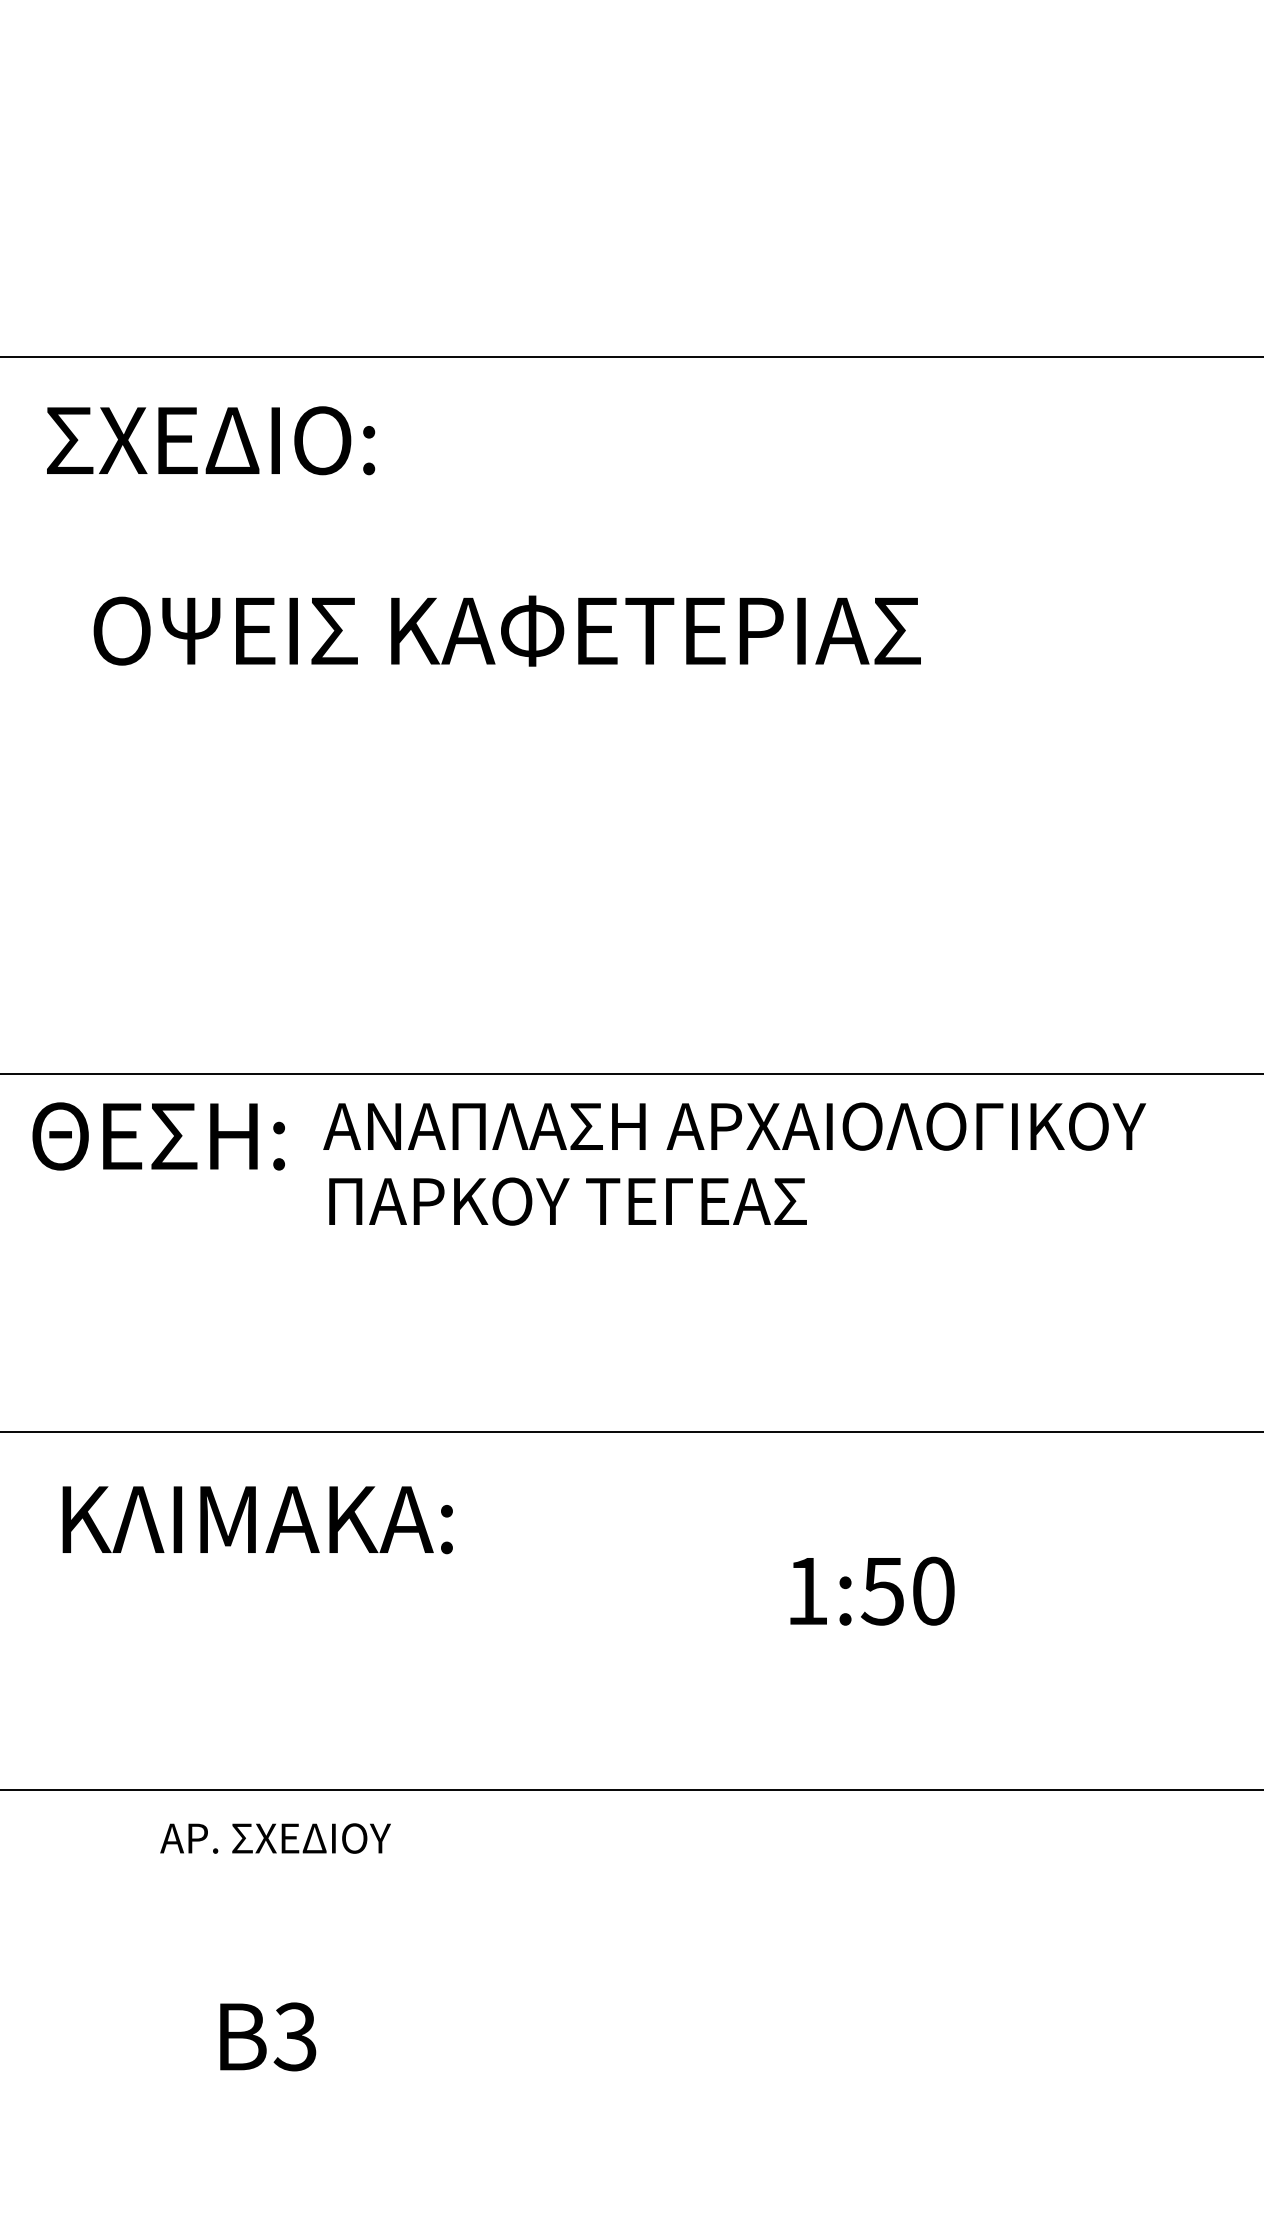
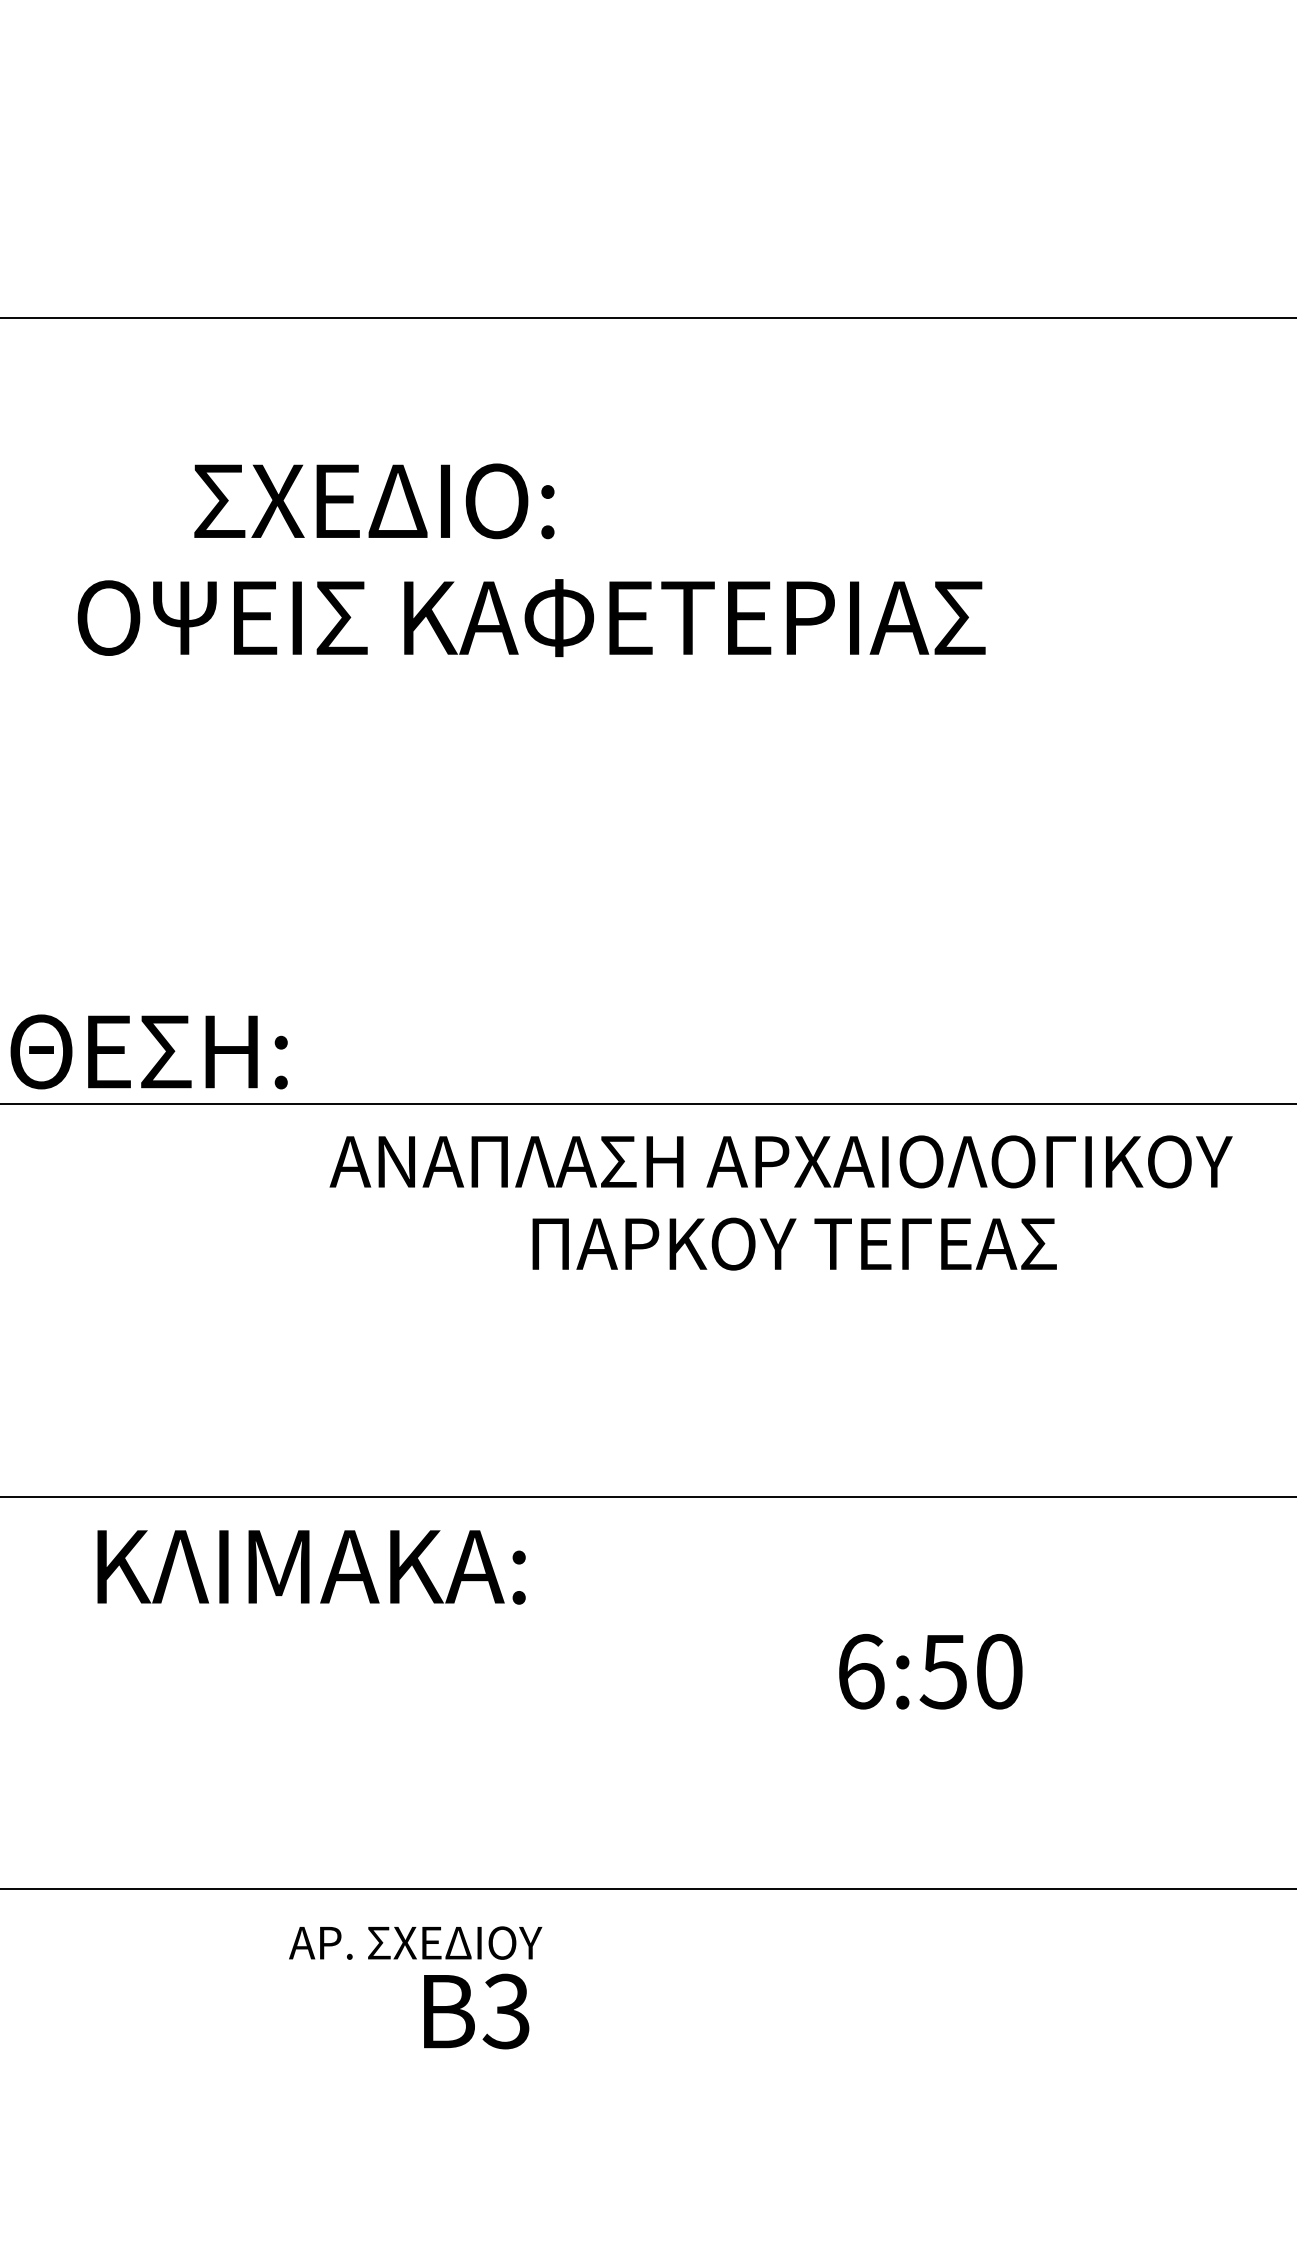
text: (211, 440) -> (374, 501), moved
text: (158, 1136) -> (148, 1051), moved
text: (567, 1201) -> (794, 1244), moved
text: (257, 1520) -> (311, 1567), moved
text: (807, 1590) -> (861, 1670), 1:50 -> 6:50
text: (275, 1838) -> (415, 1943), moved
text: (268, 2036) -> (476, 2011), moved

